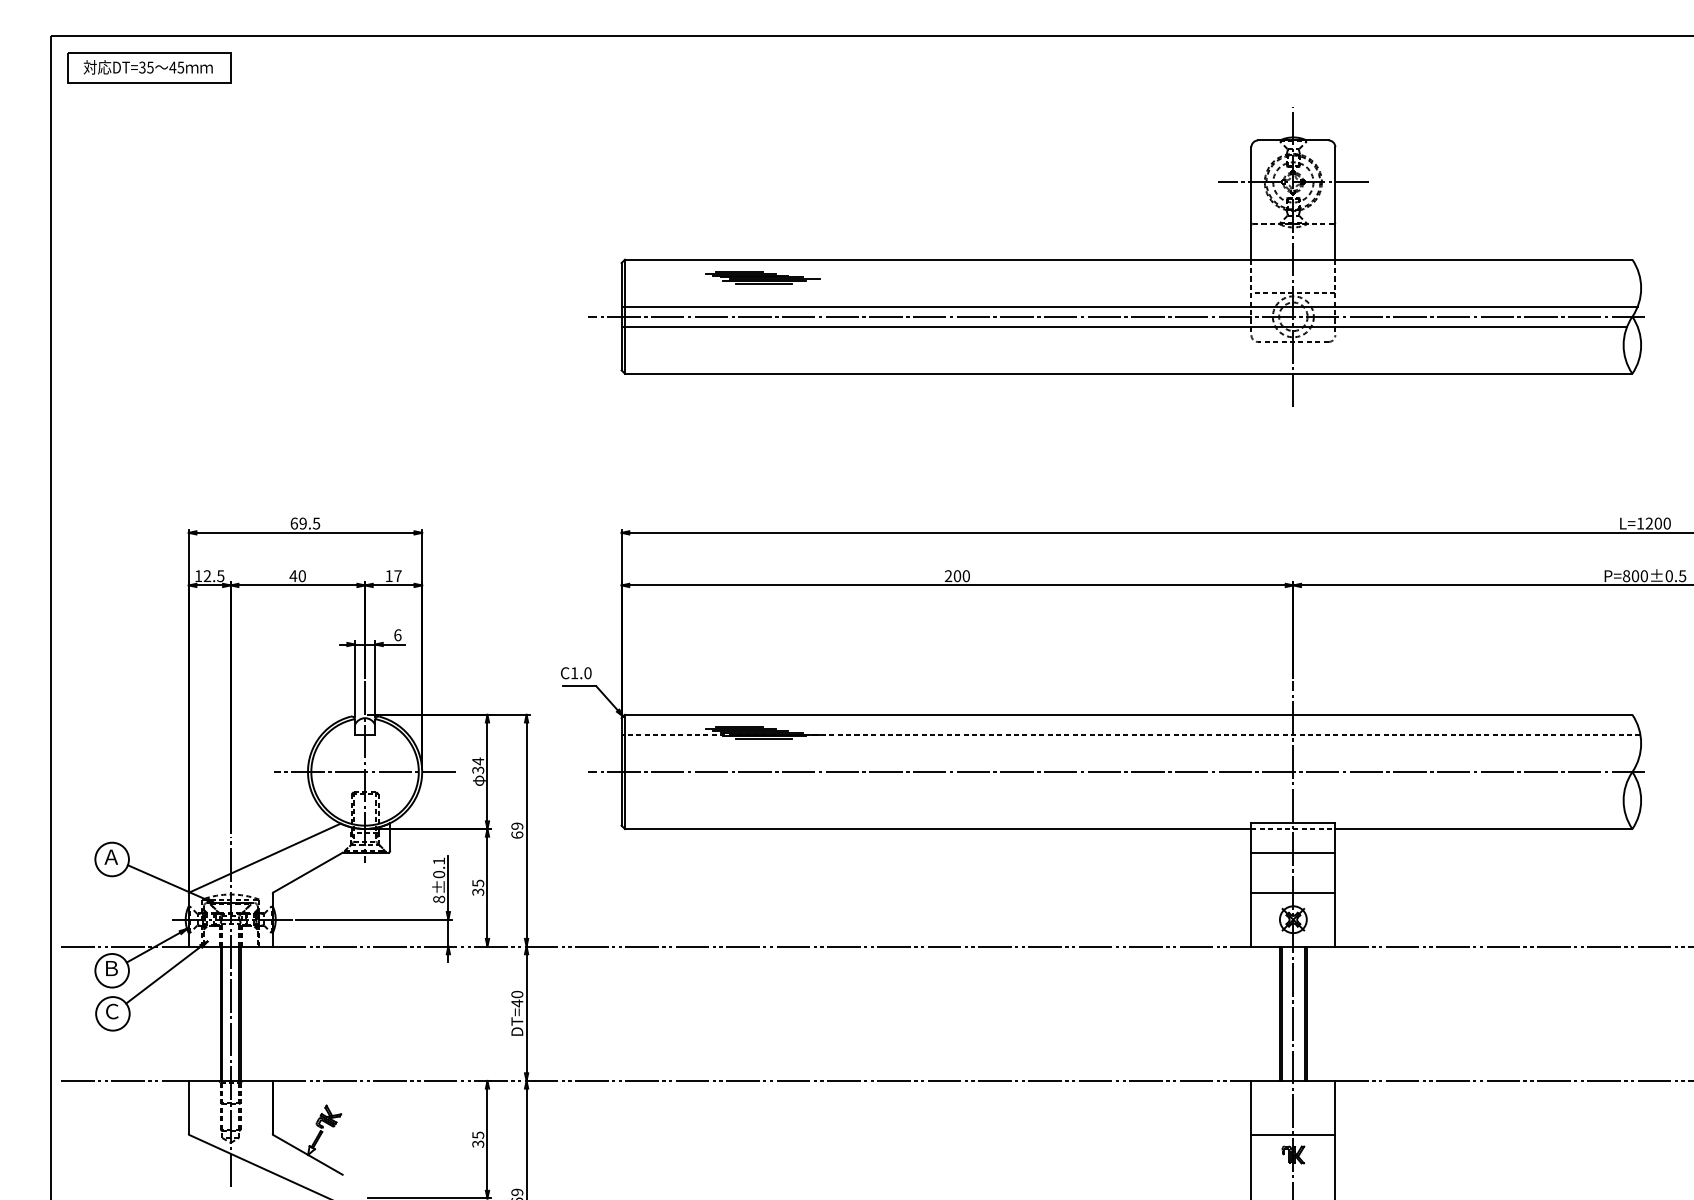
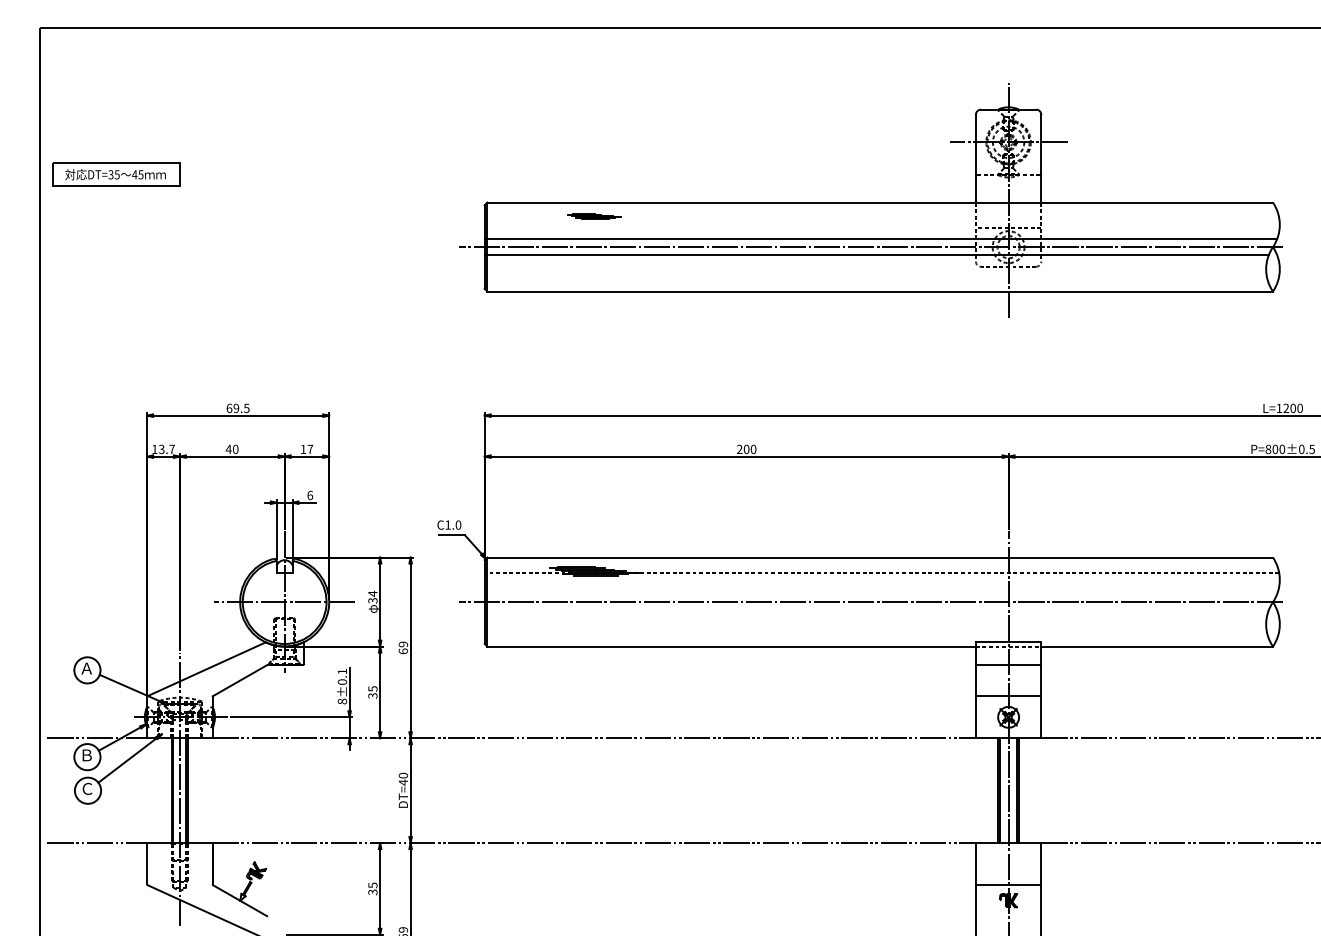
part: (149, 67) -> (116, 174), moved
part: (762, 277) -> (594, 216), size x0.6
text: (213, 576) -> (166, 449), 12.5 -> 13.7

